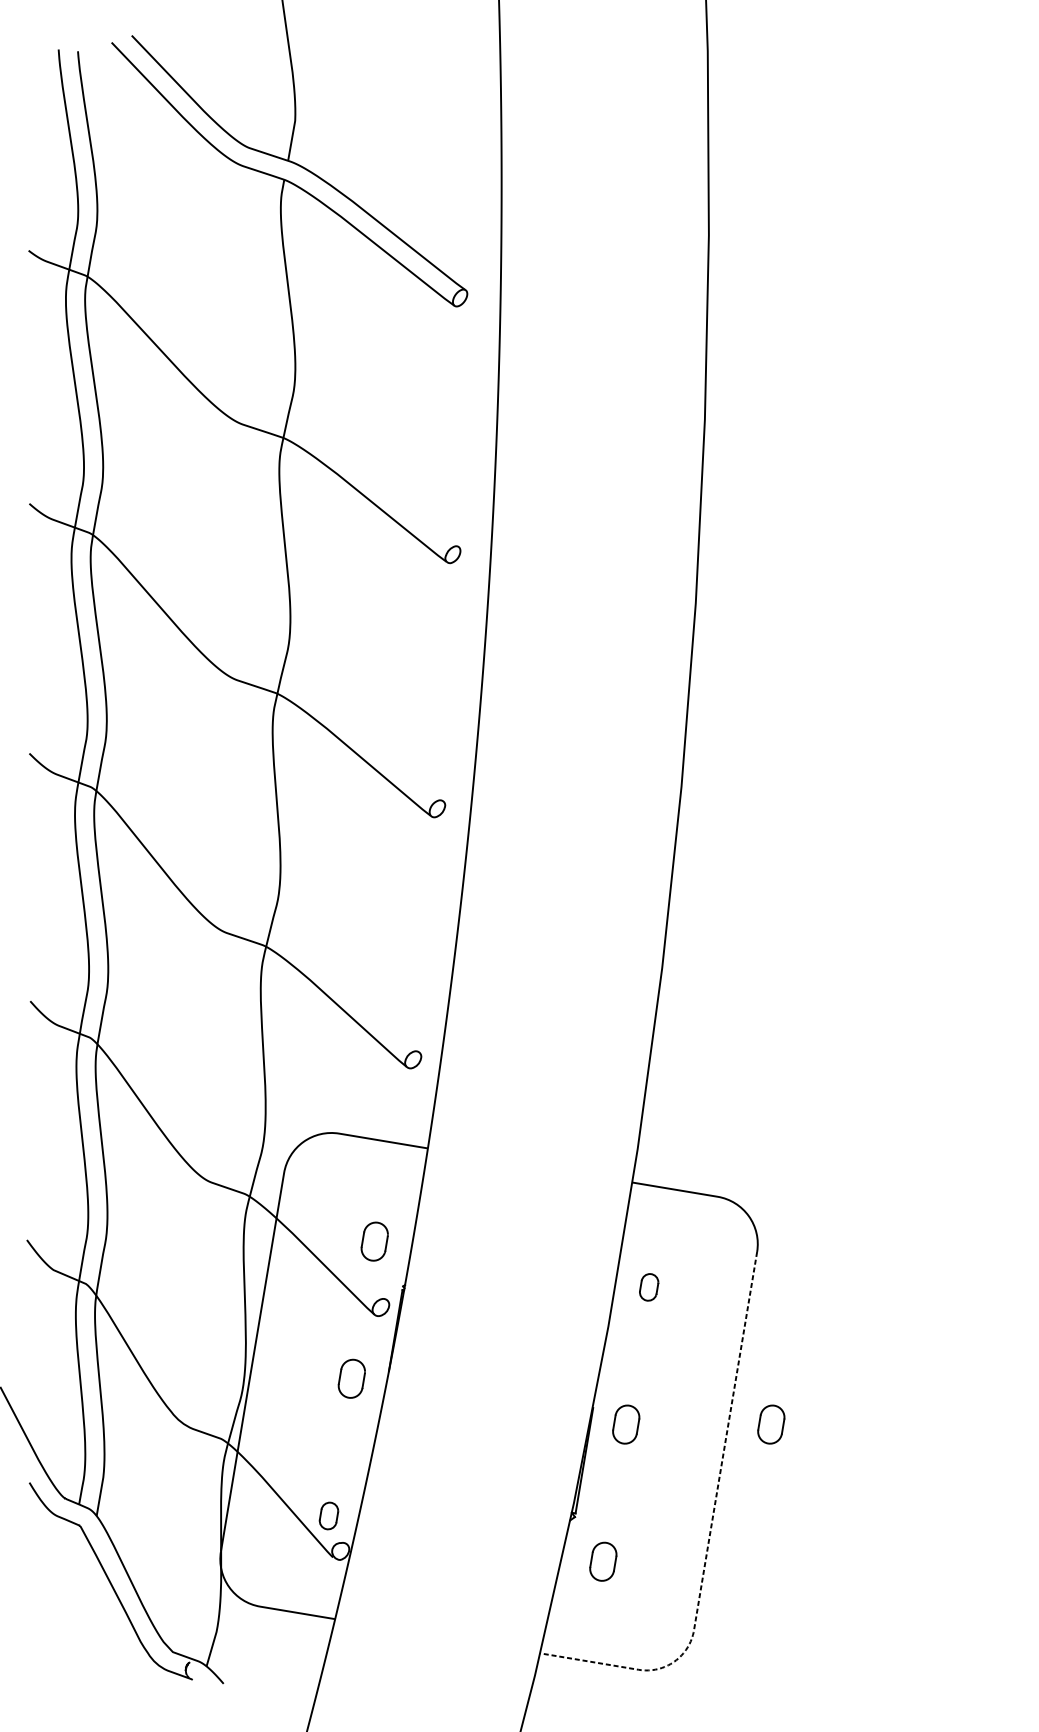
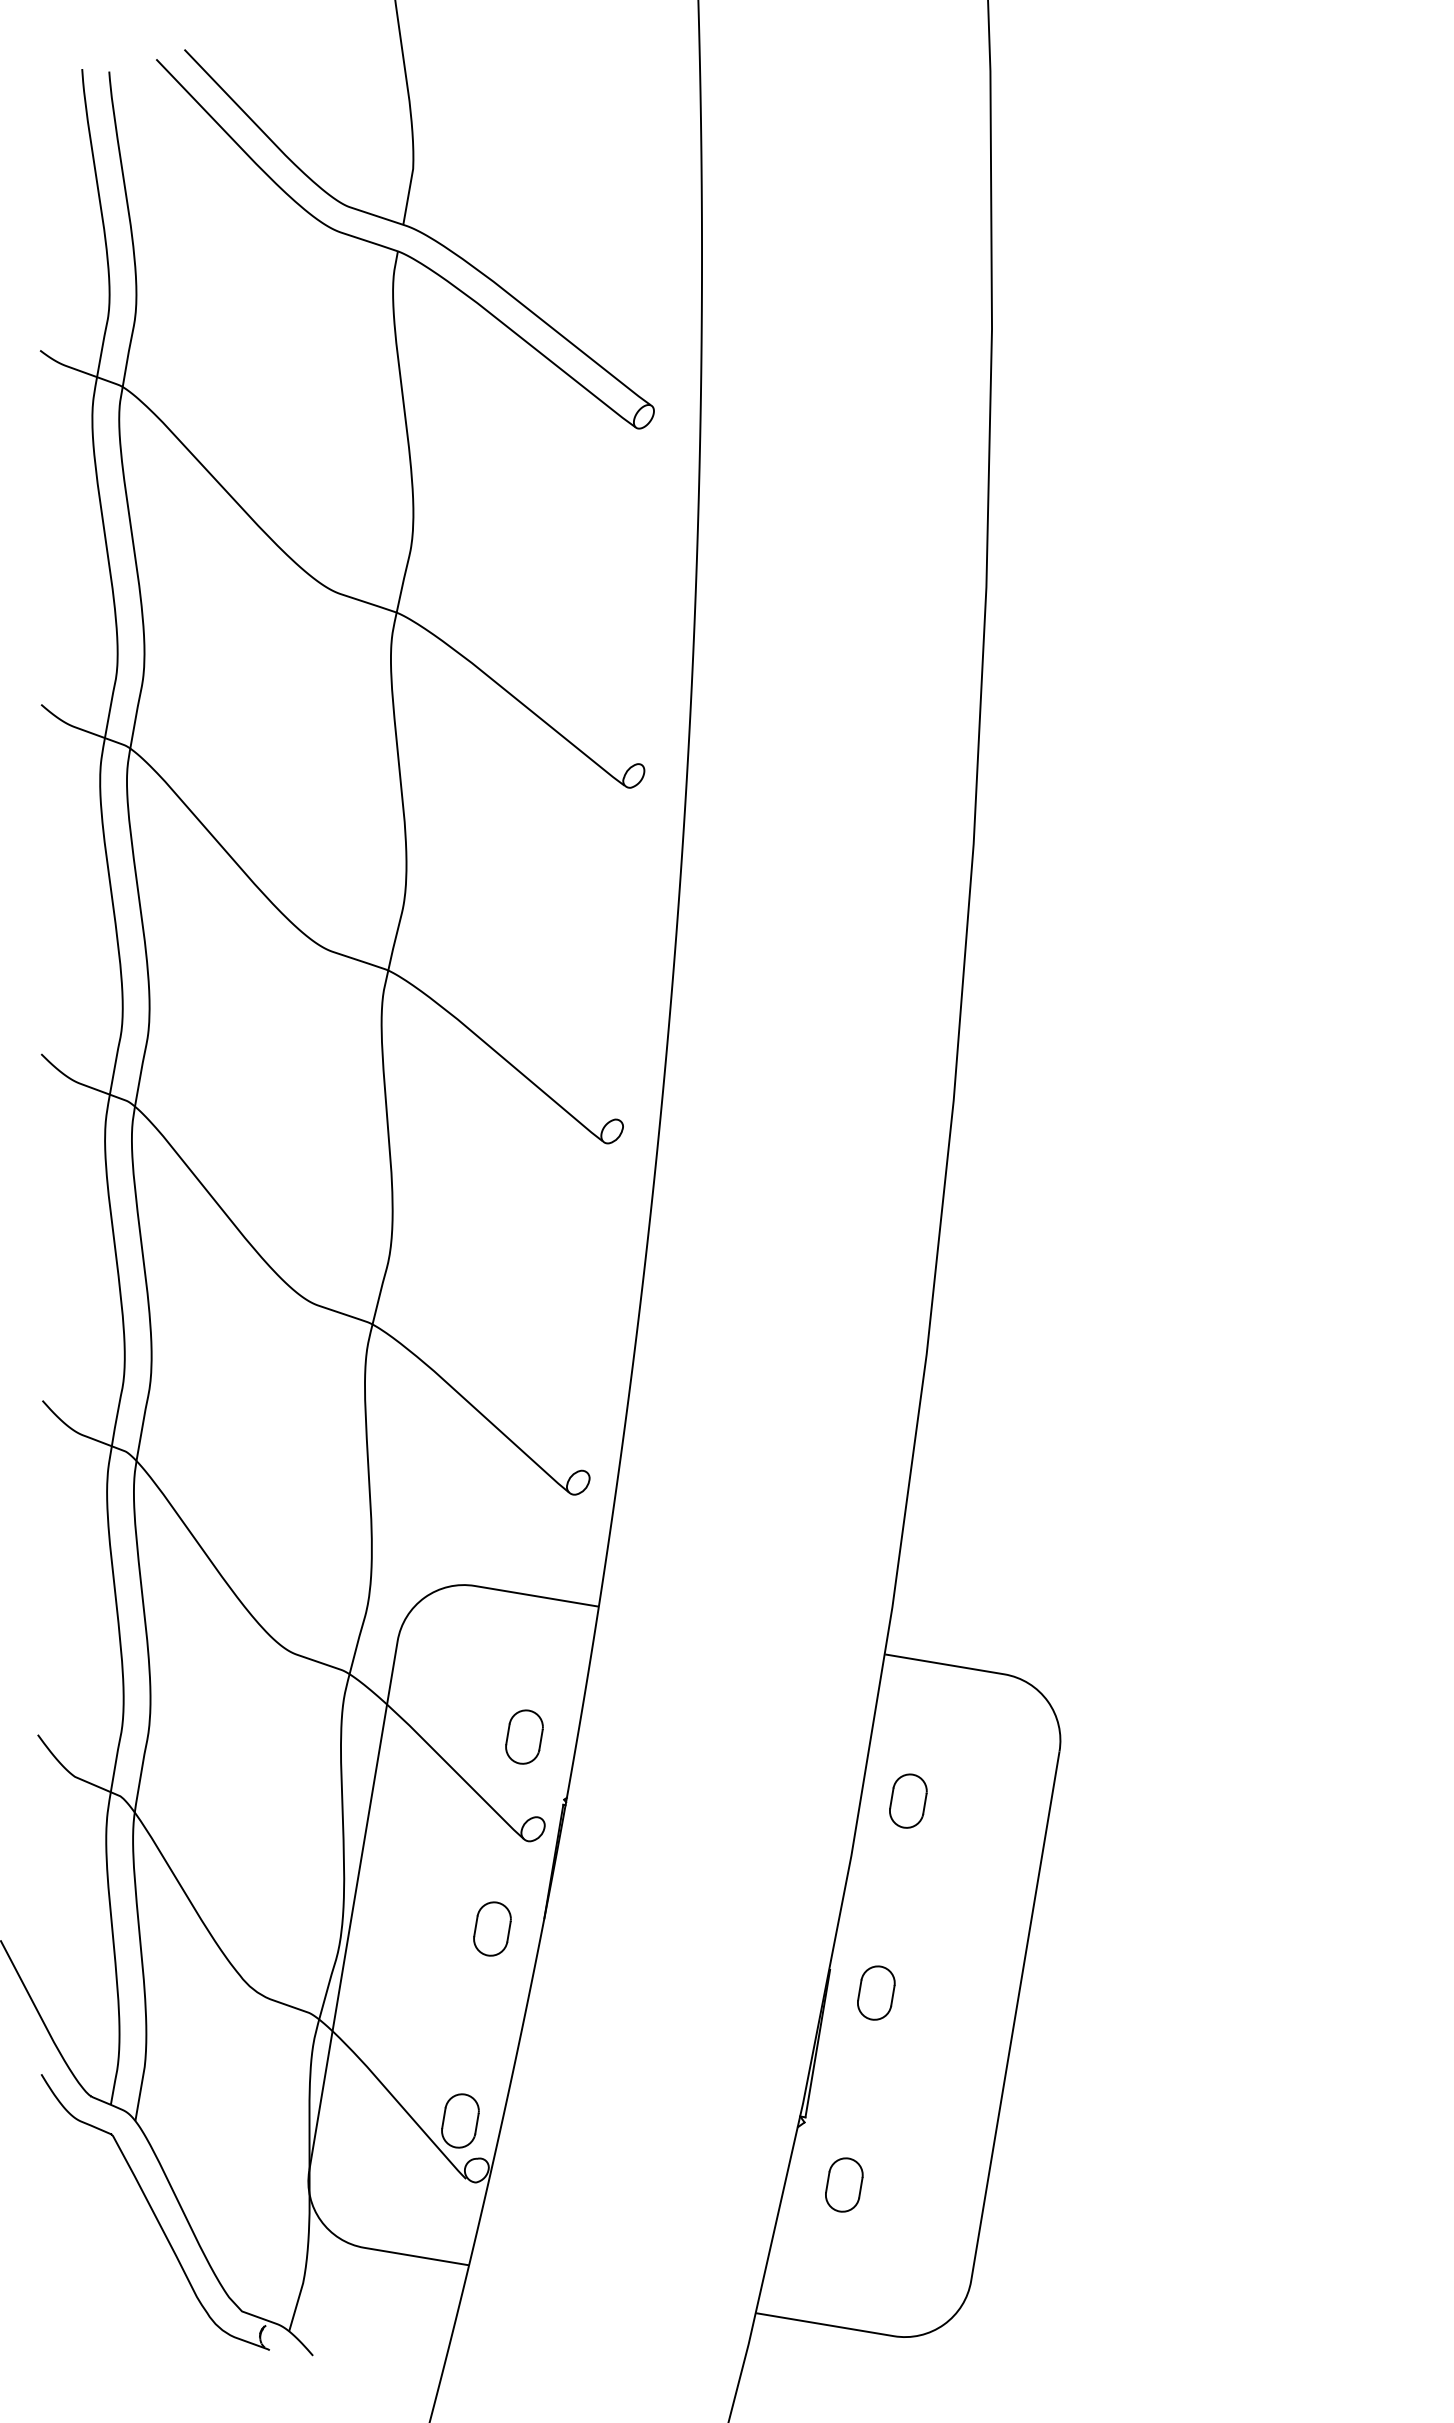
part: (649, 1286) -> (908, 1800), size x1.43
part: (771, 1424) -> (1079, 1992), removed
part: (329, 1515) -> (460, 2120), size x1.43
line: (709, 1535) -> (993, 2148), dashed -> solid

